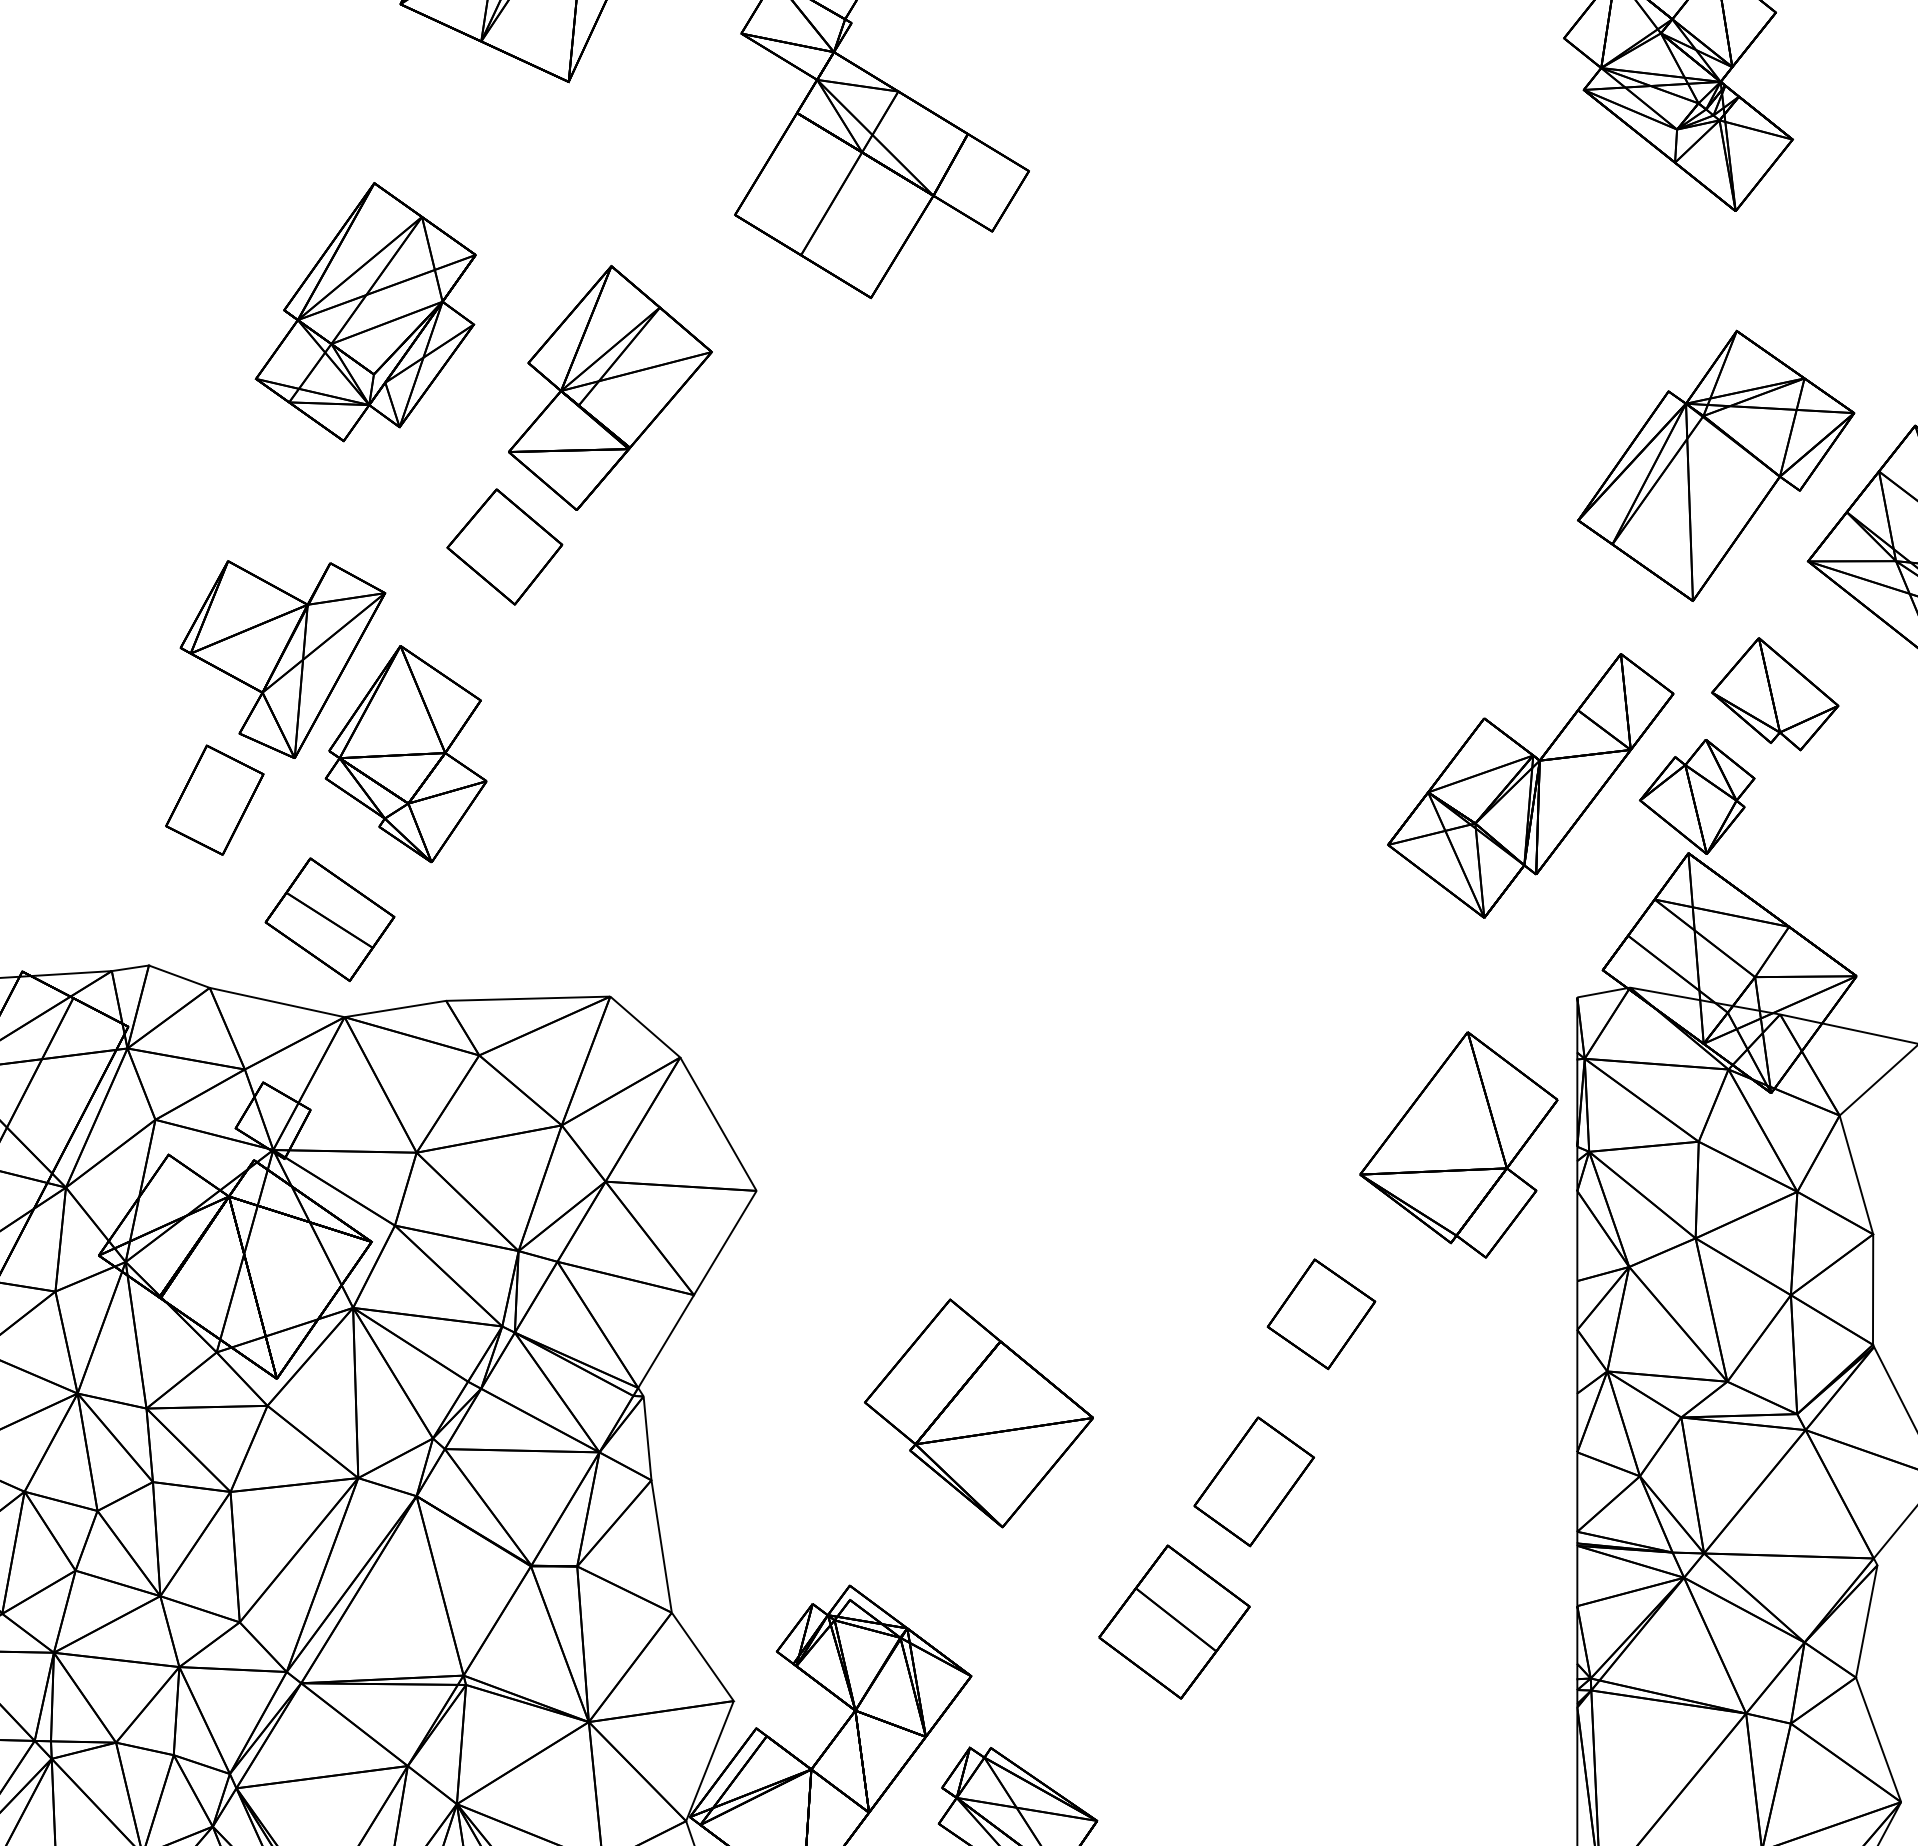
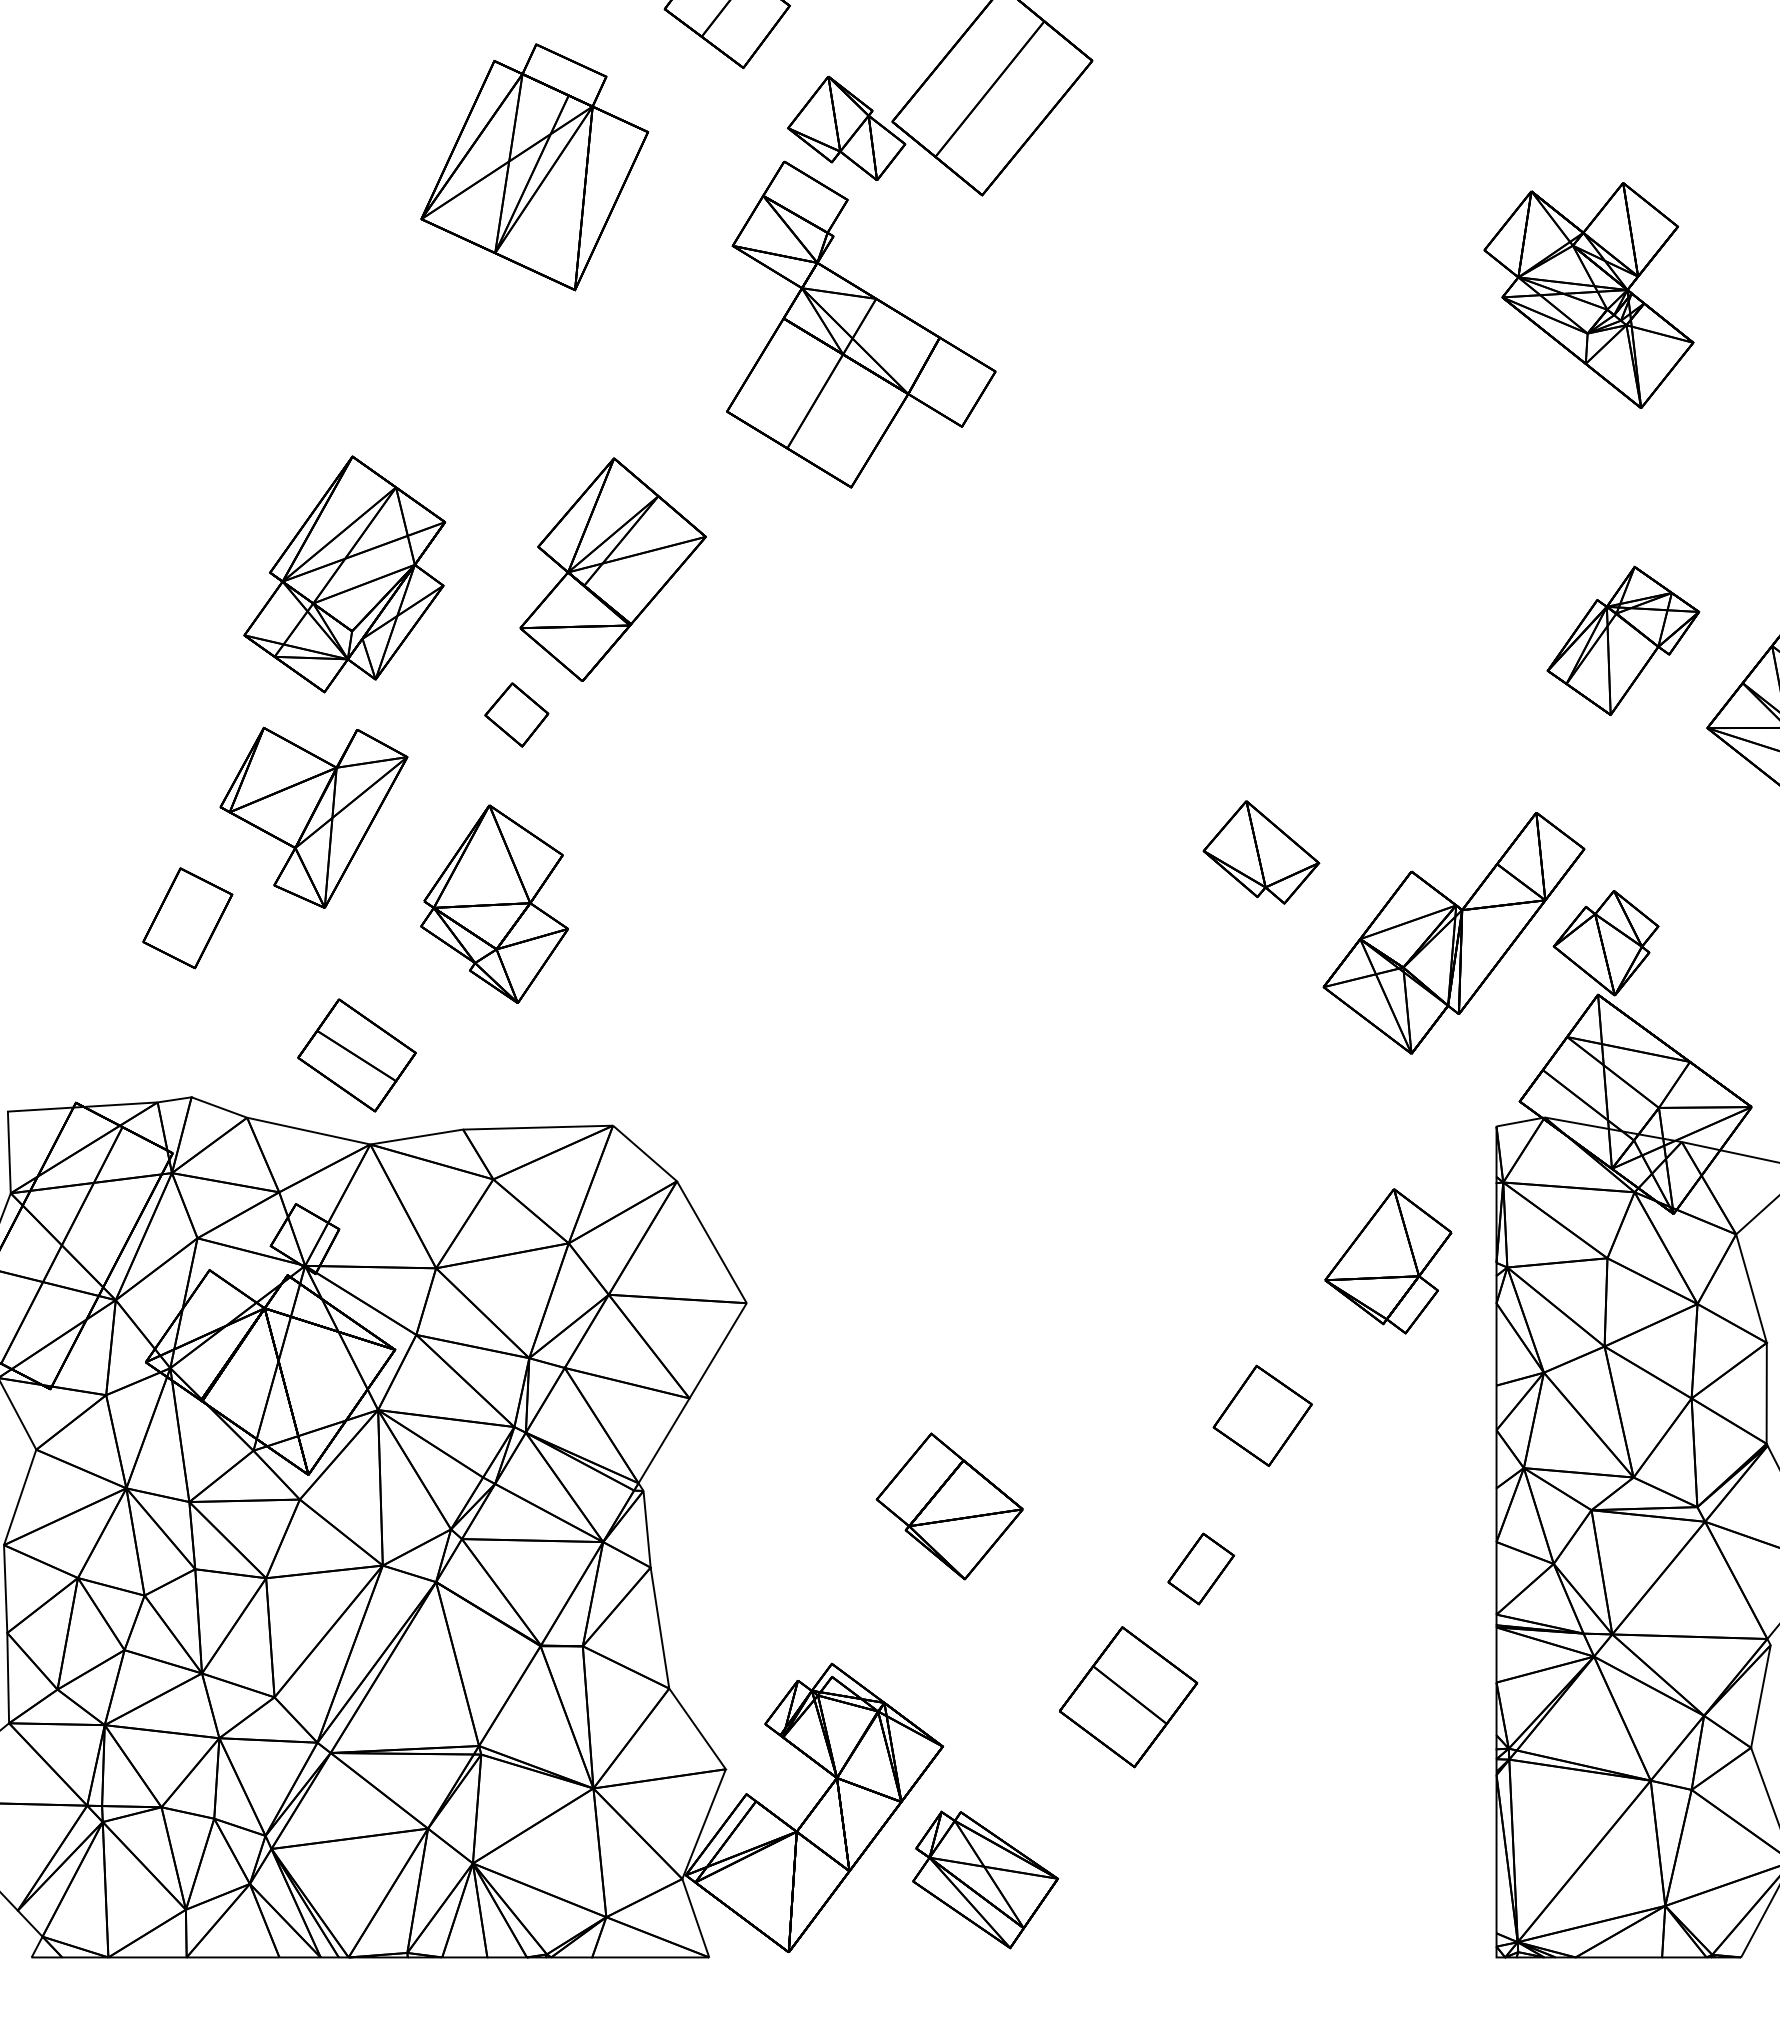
part: (365, 312) -> (344, 574), moved
part: (1716, 465) -> (1623, 640), size x0.6
part: (504, 546) -> (516, 714), size x0.6
part: (1775, 694) -> (1261, 852), moved
part: (406, 753) -> (494, 903), moved
part: (214, 800) -> (187, 918), moved
part: (1459, 1145) -> (1388, 1261), size x0.7
part: (978, 1413) -> (949, 1506), size x0.7
part: (1253, 1481) -> (1200, 1568), size x0.6

